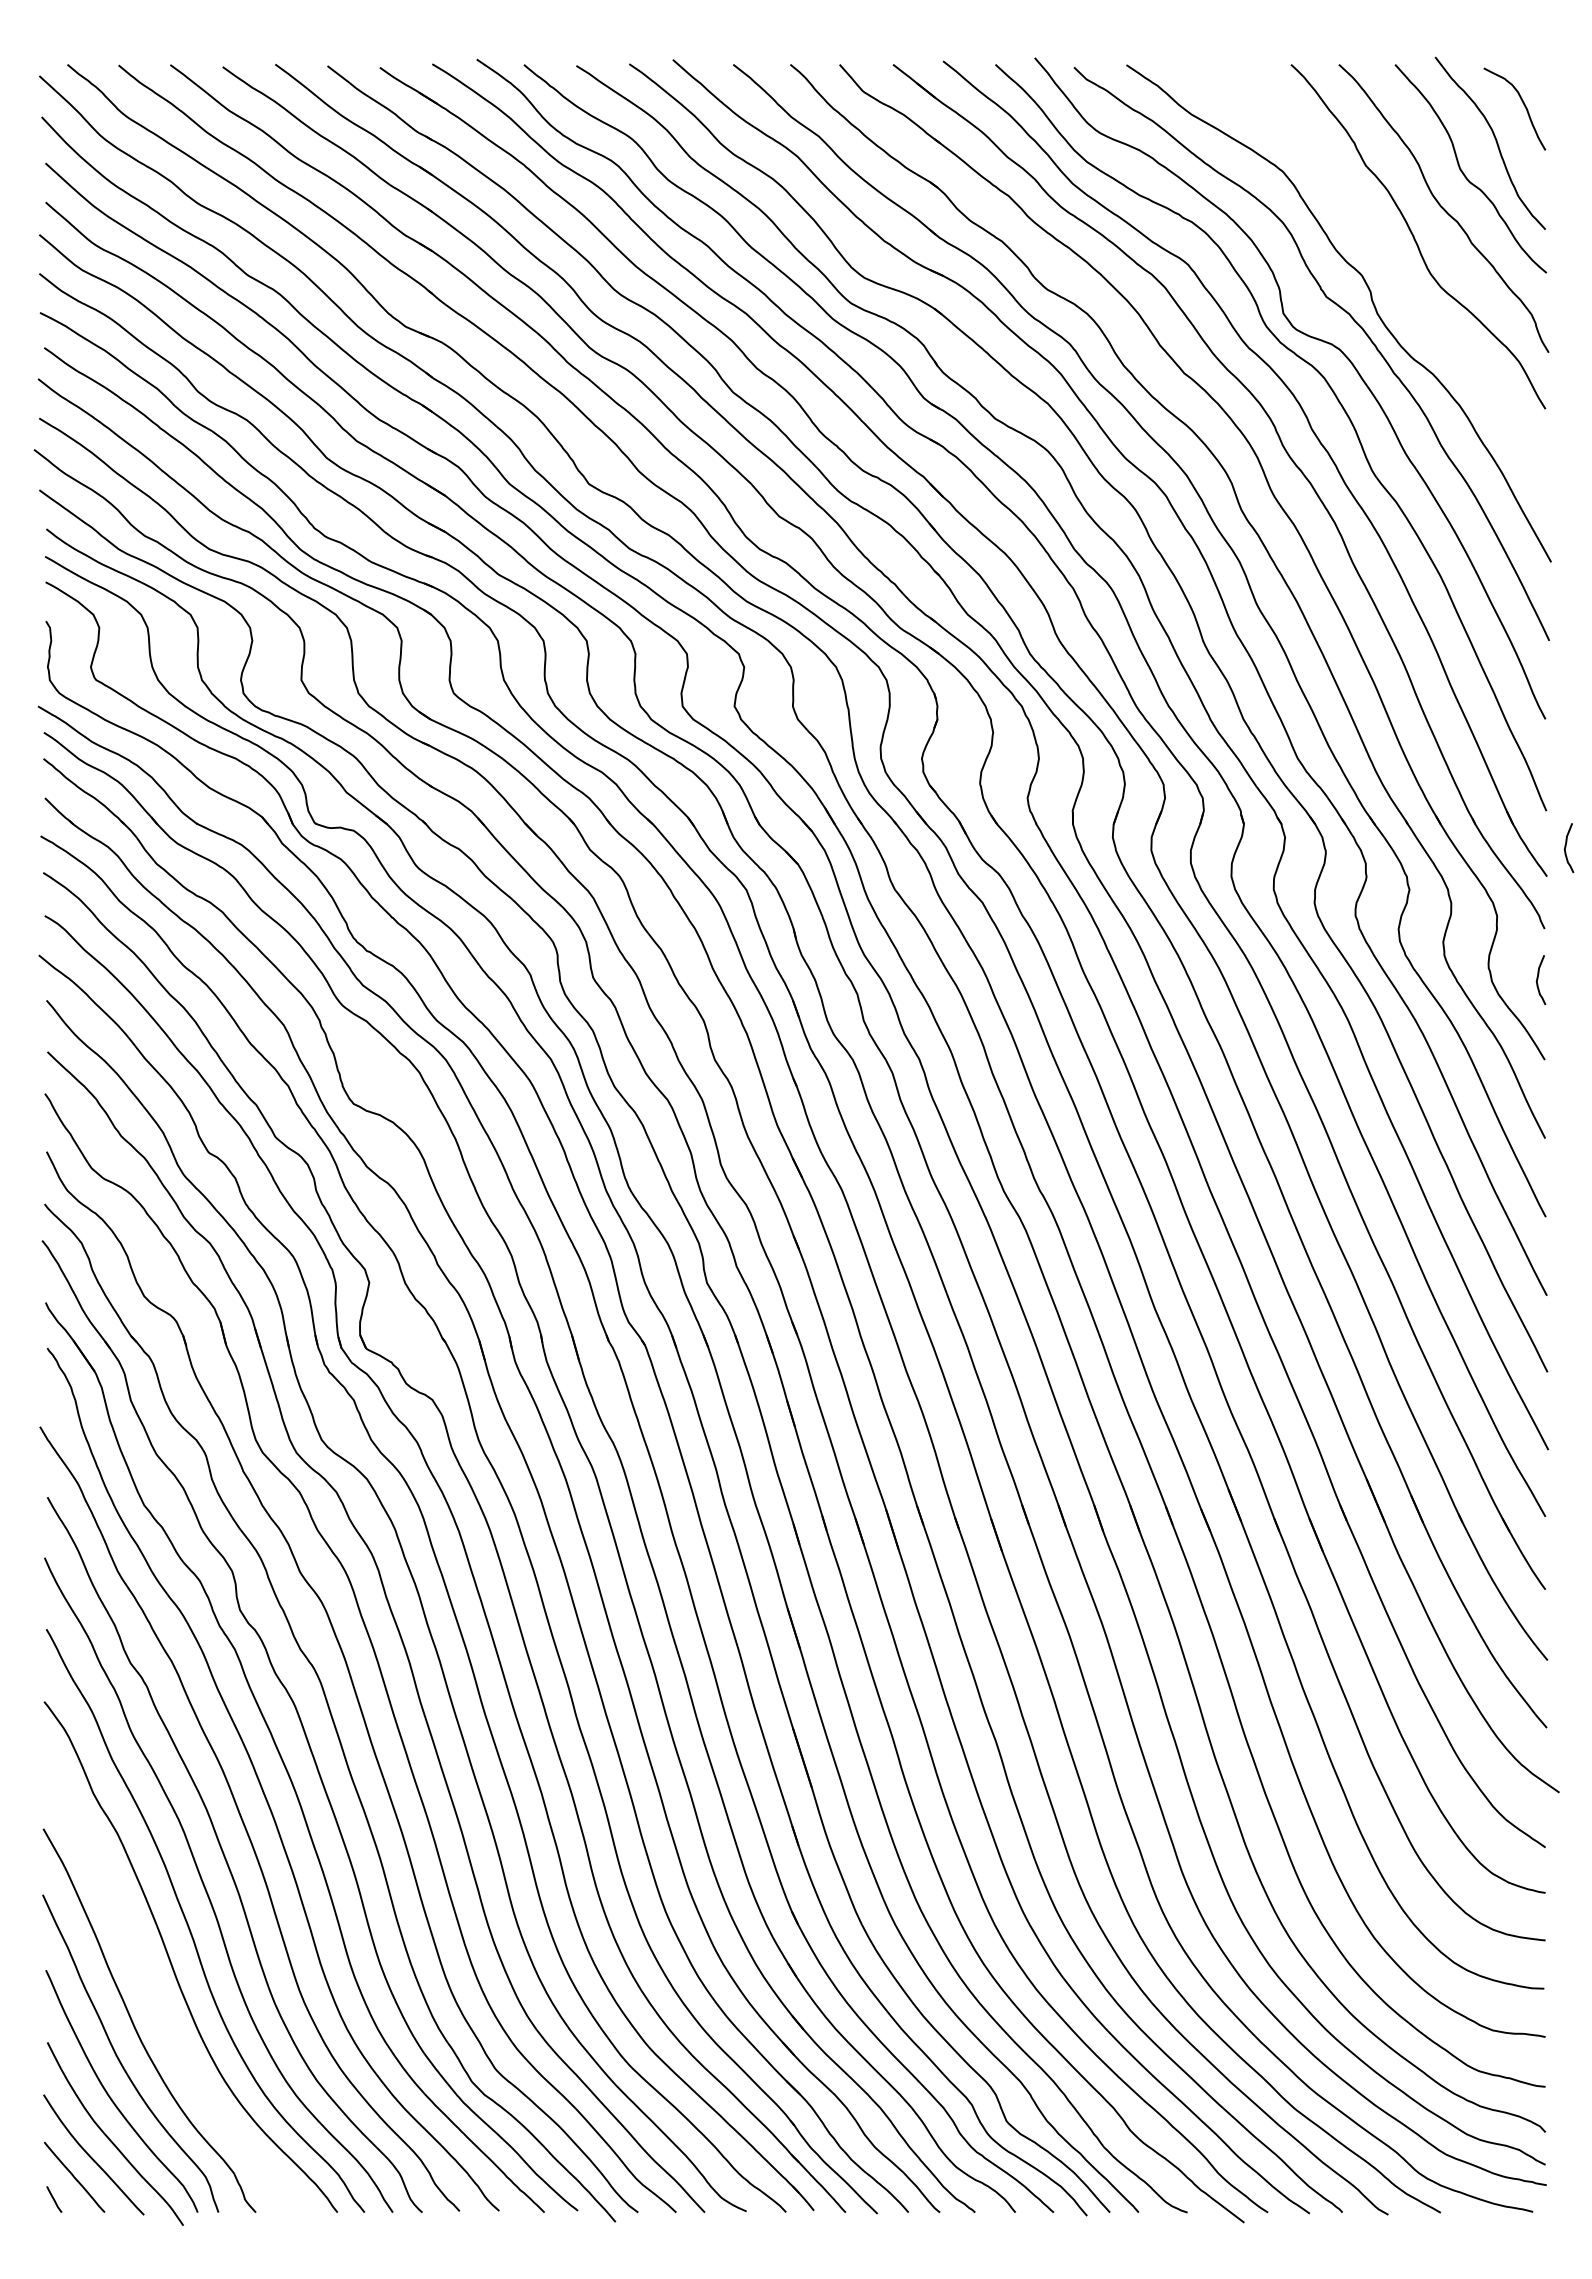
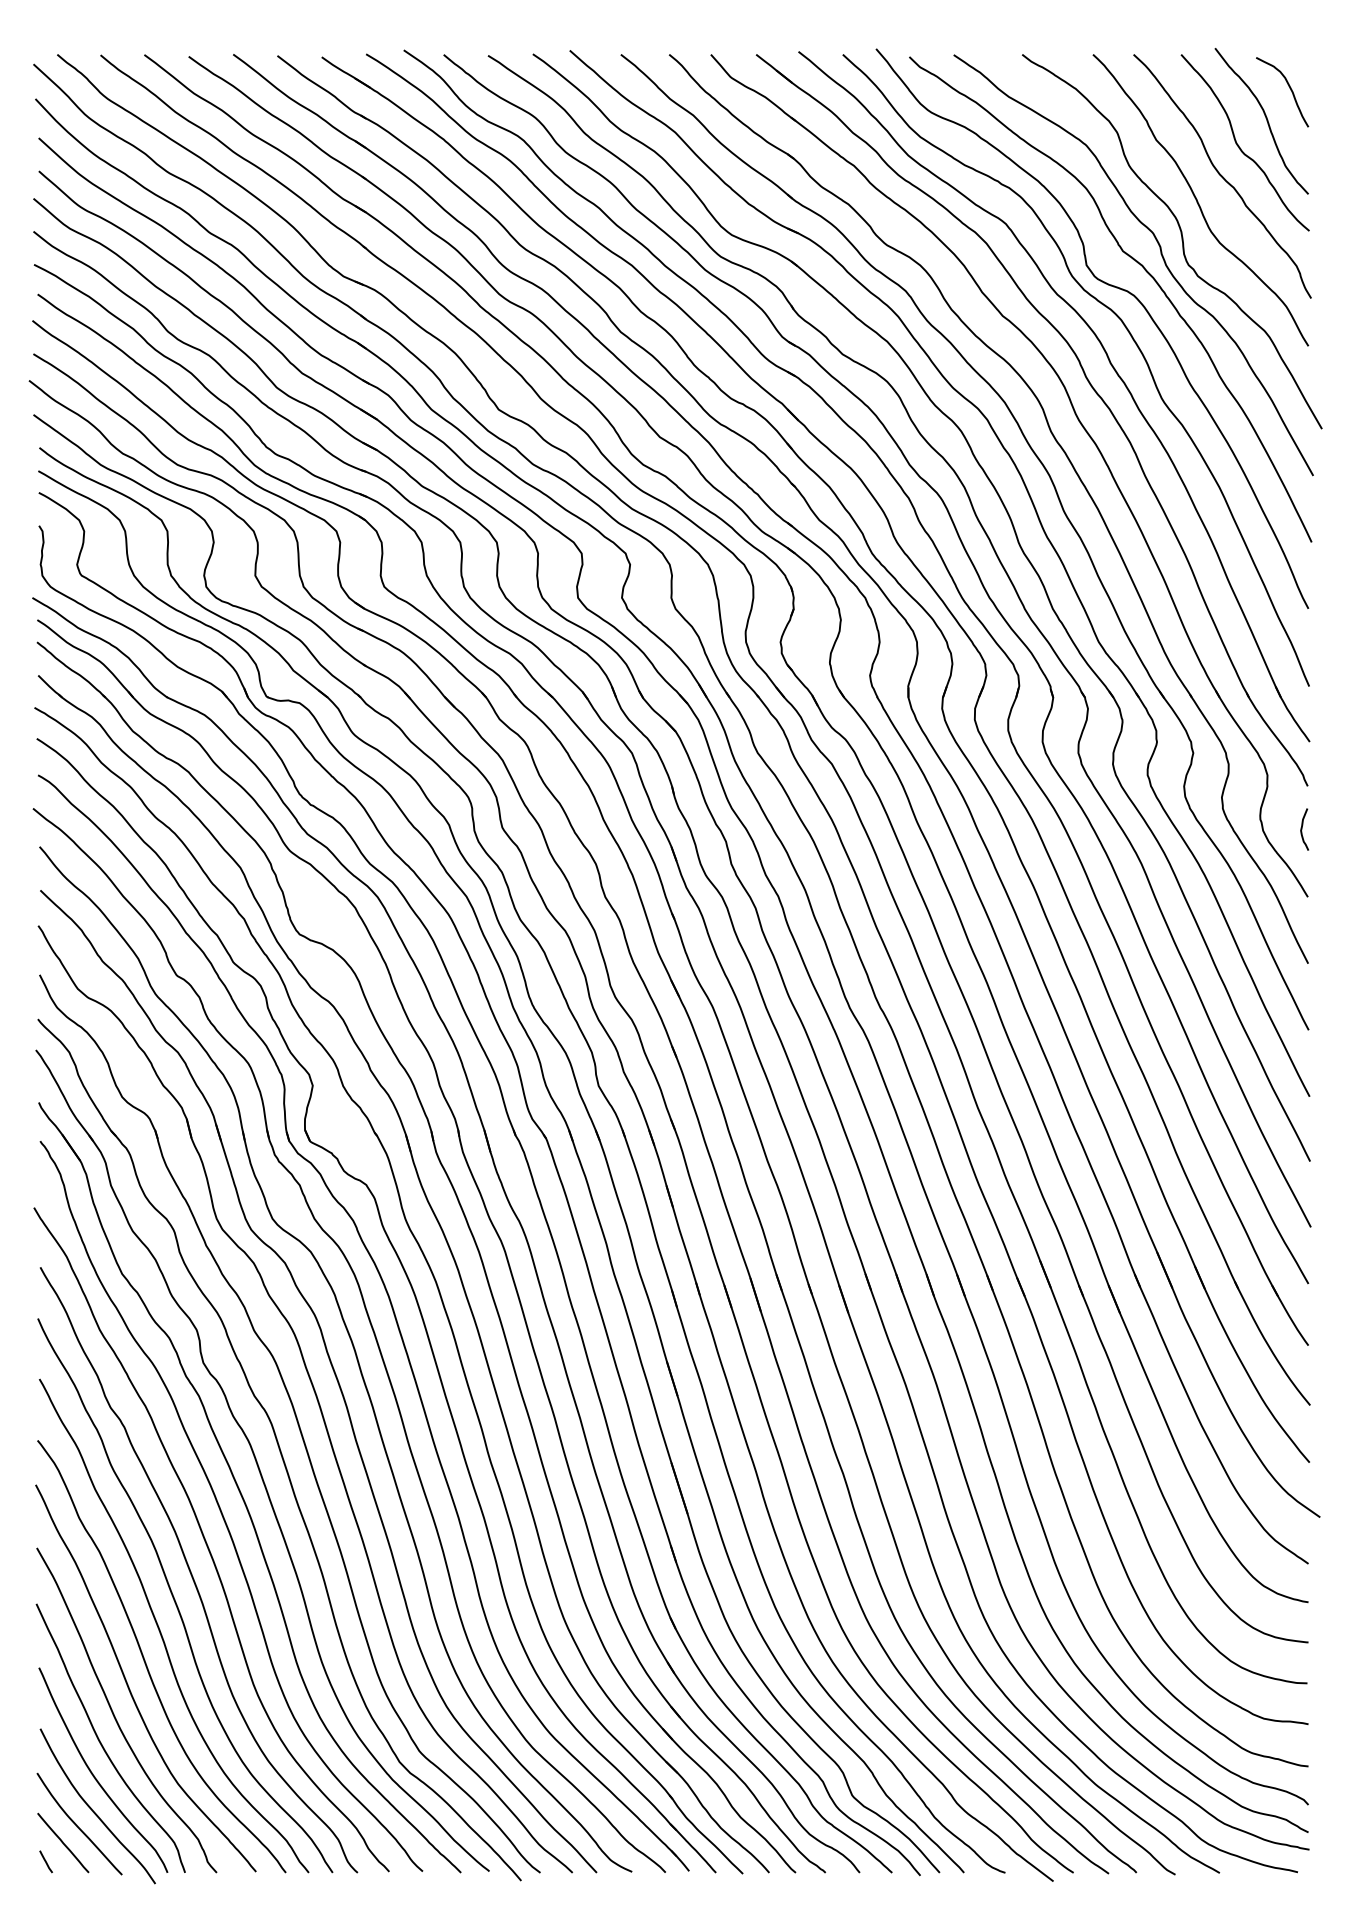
curve: (1395, 282) -> (1181, 239), added
curve: (1566, 847) -> (1326, 717), removed
curve: (152, 1992) -> (129, 1686), added

